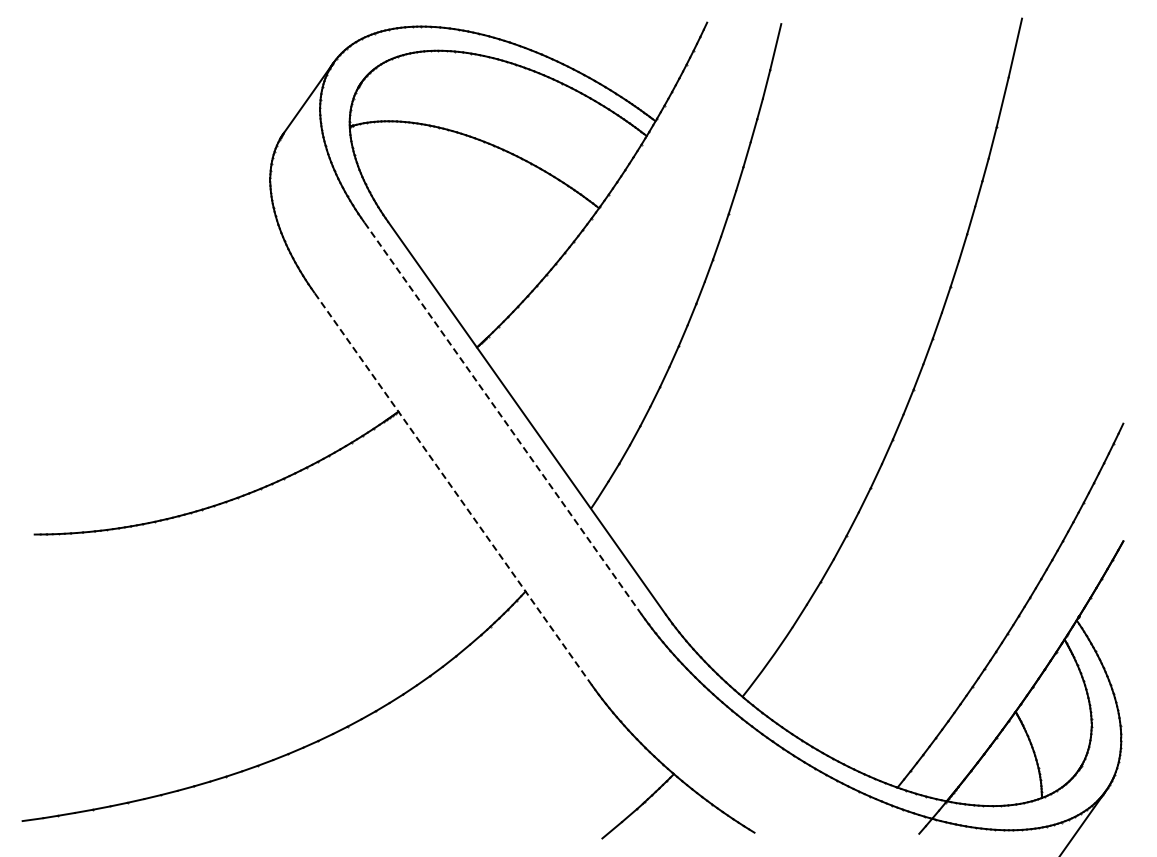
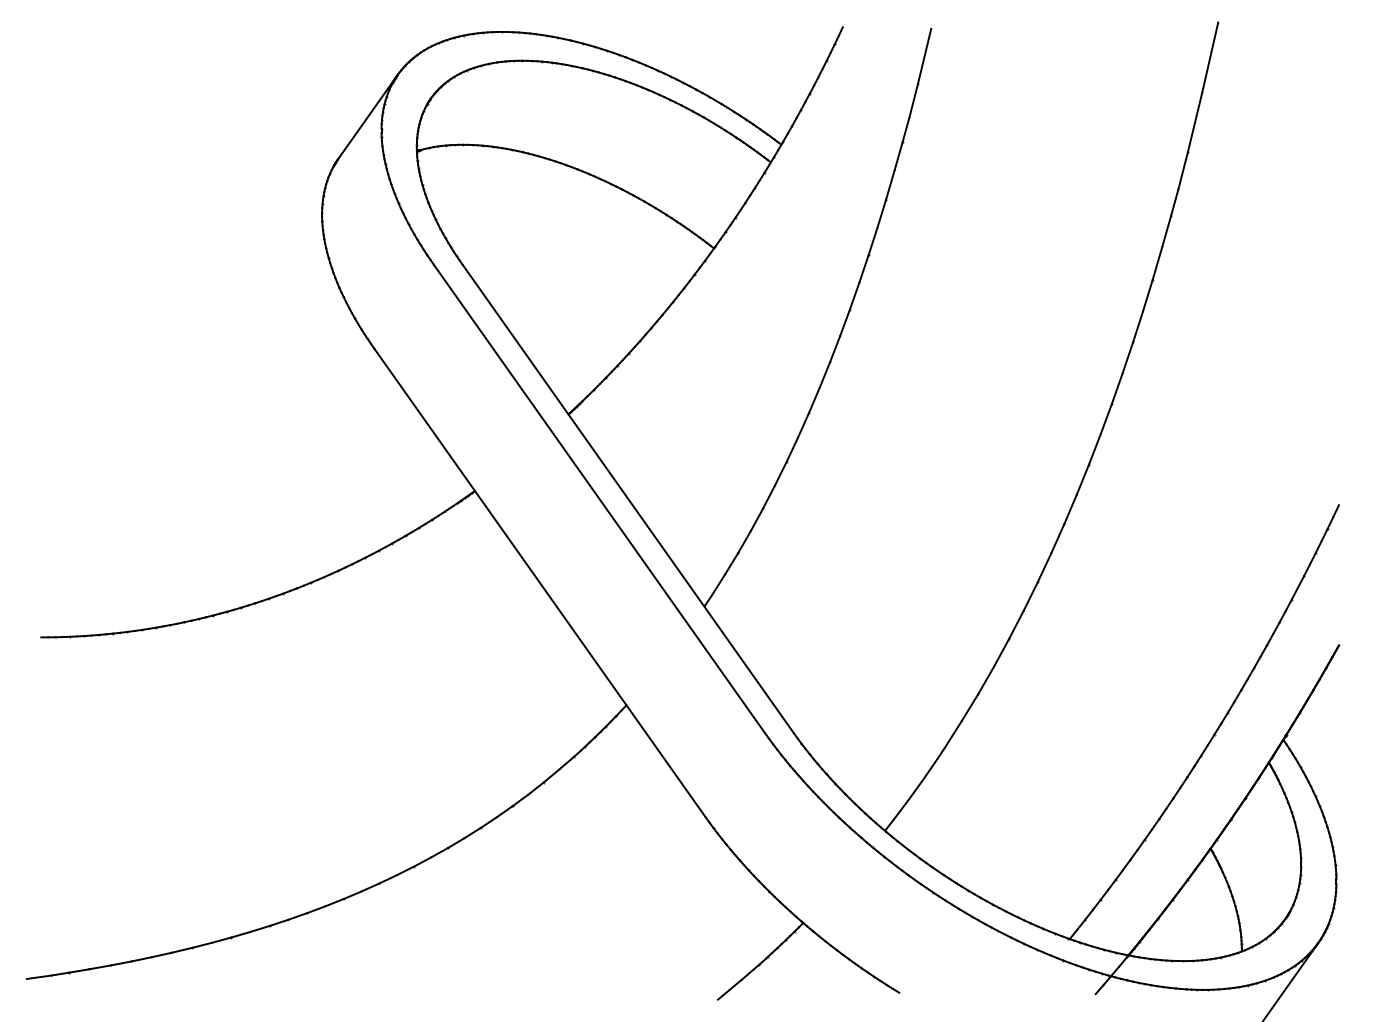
line: (502, 418) -> (598, 499), dashed -> solid
line: (453, 488) -> (540, 582), dashed -> solid

